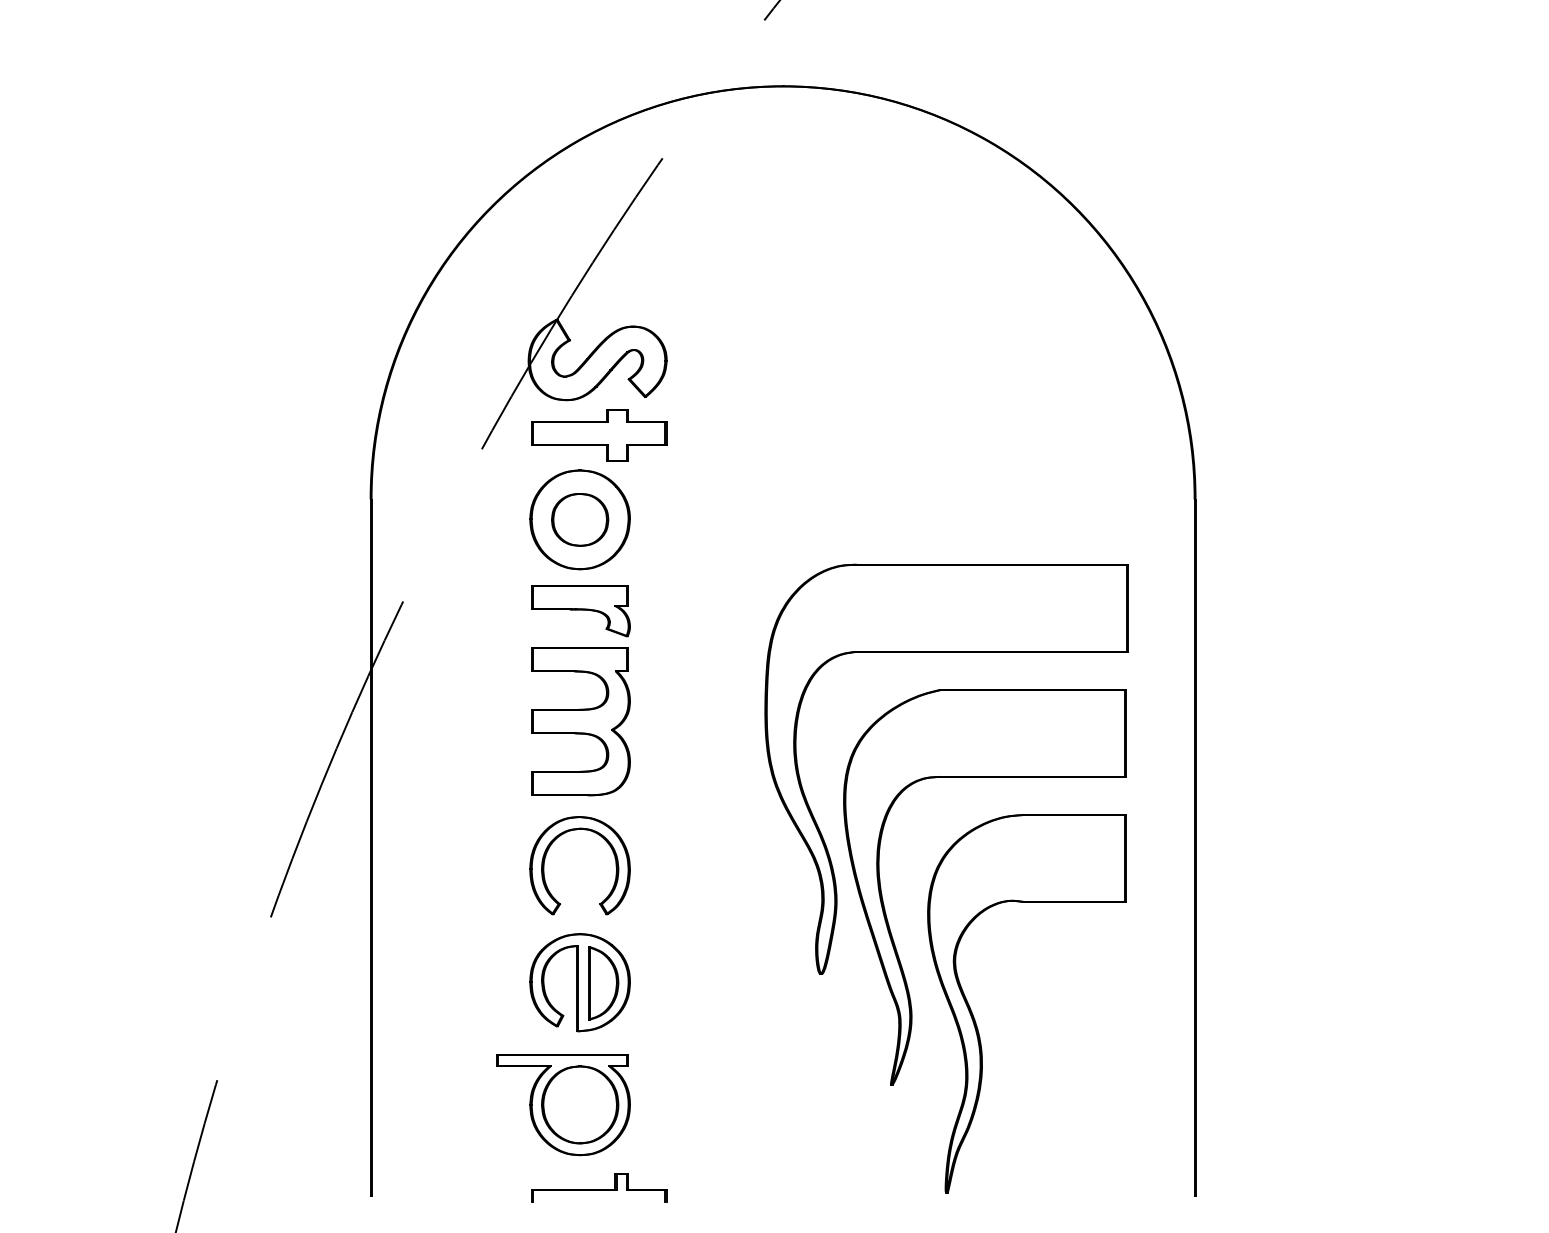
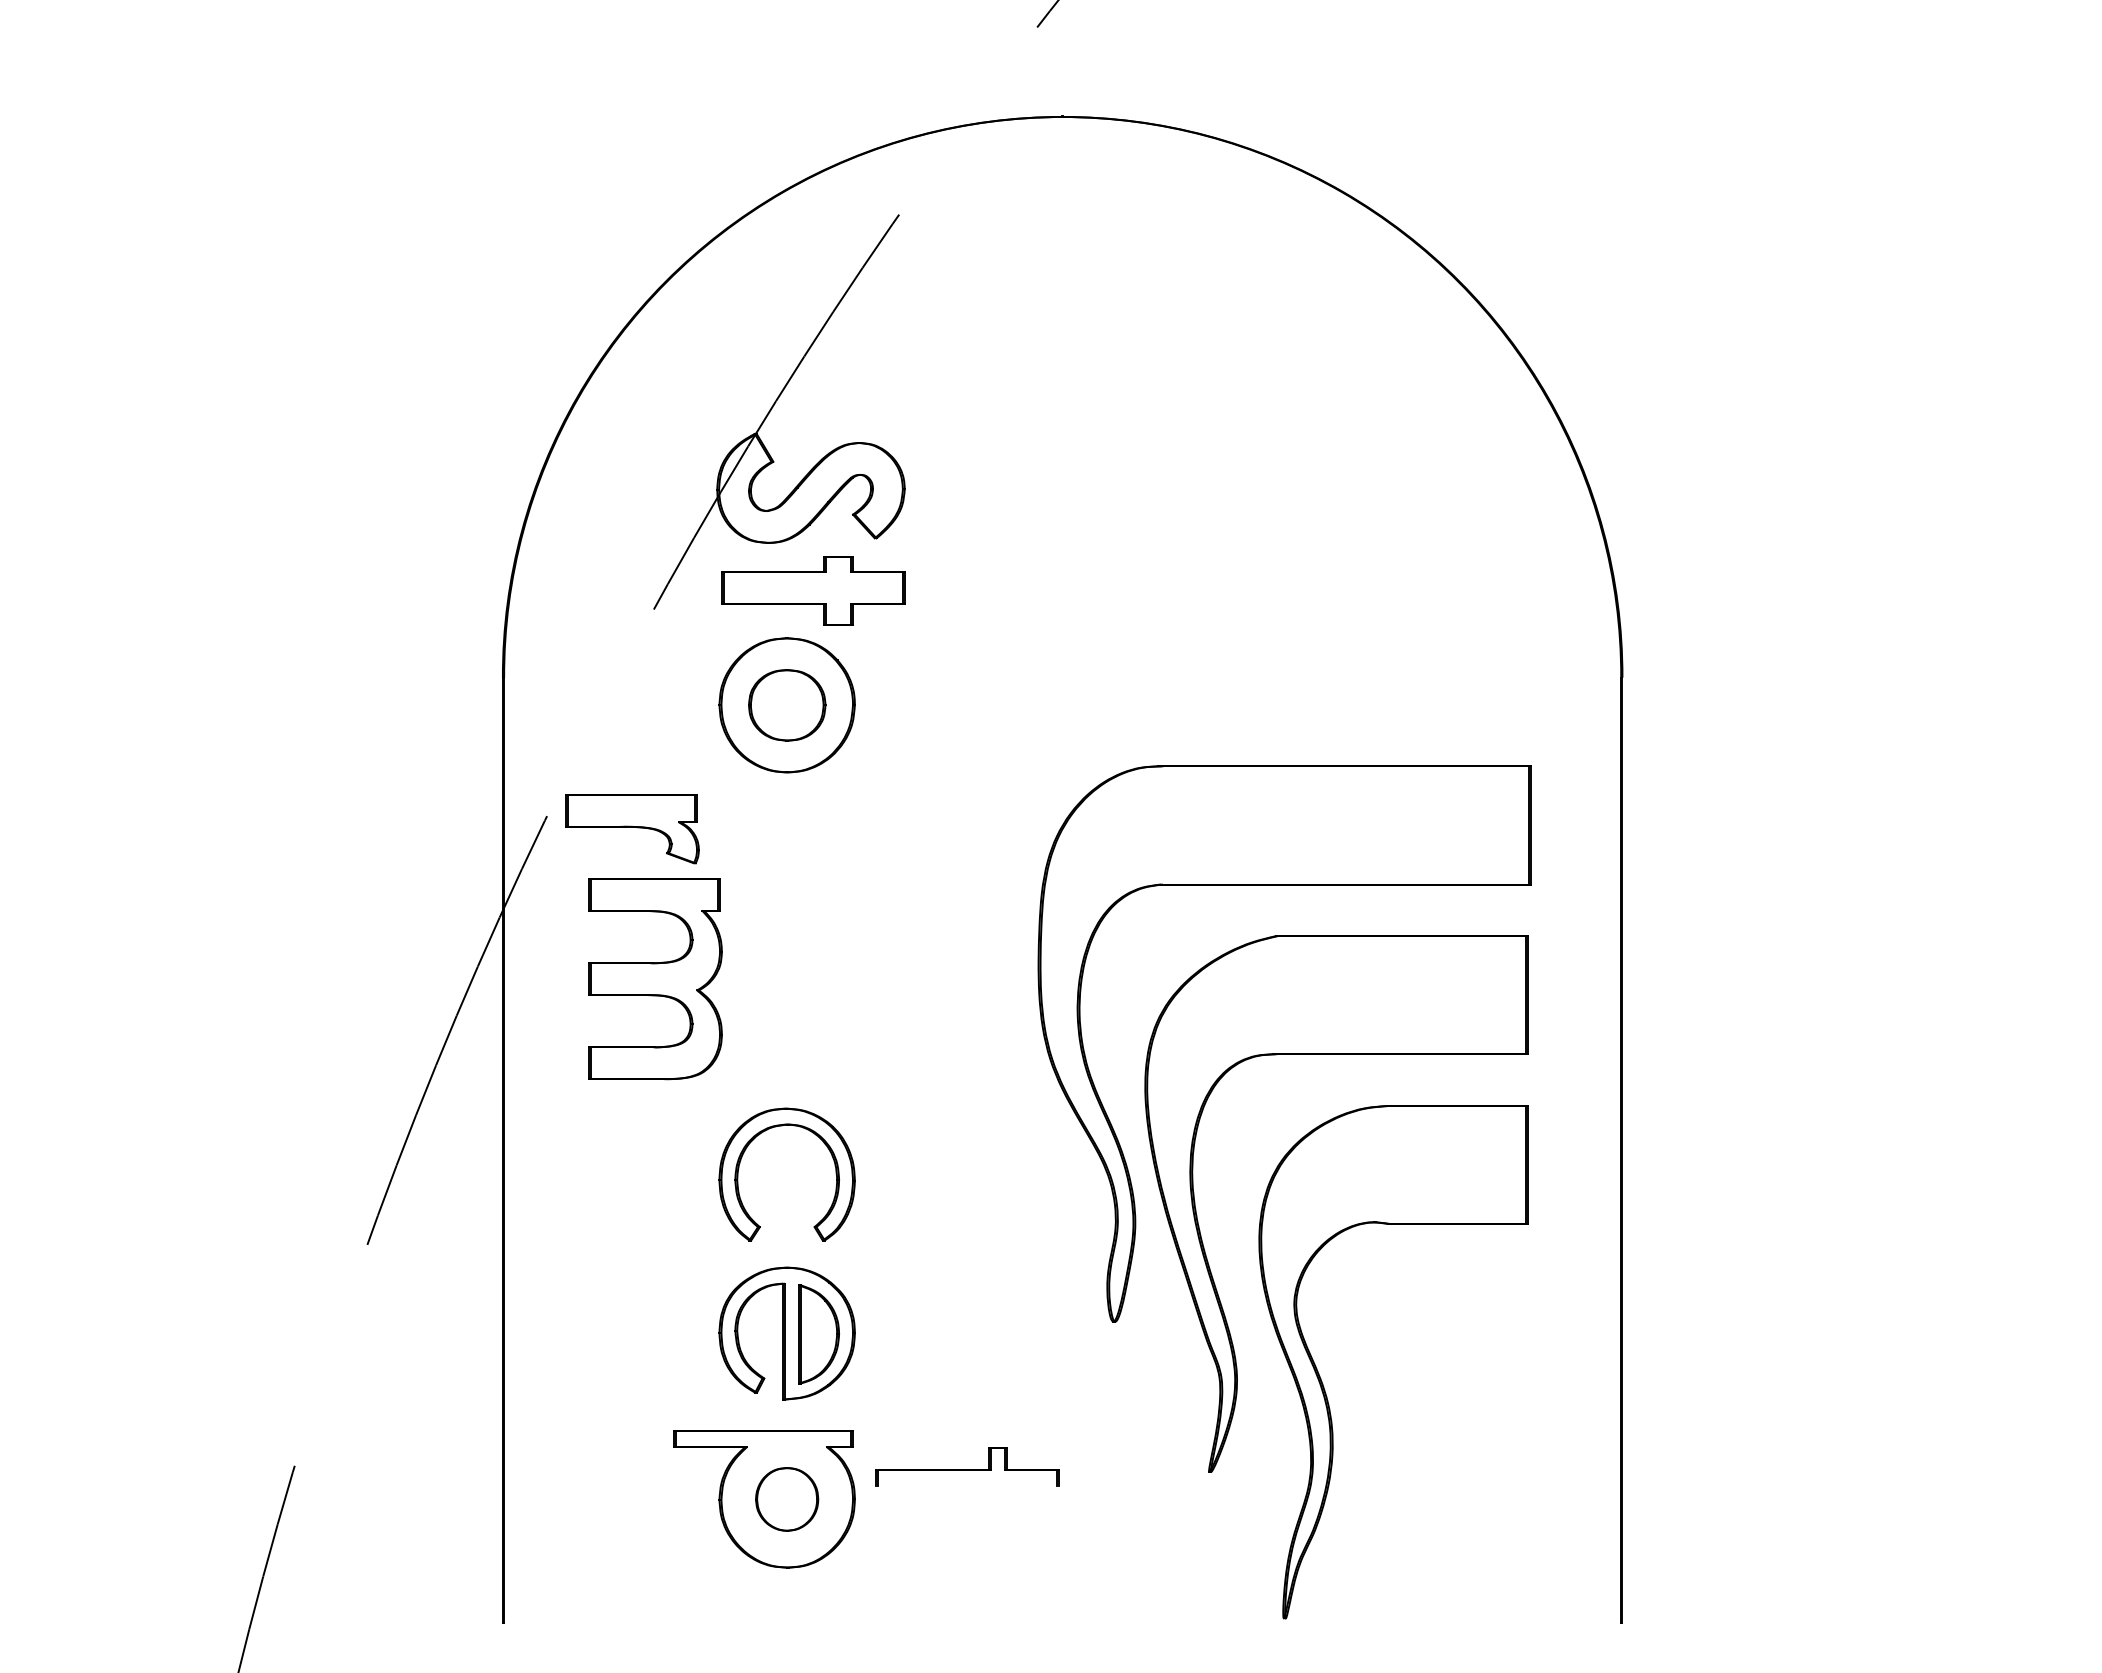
part: (581, 611) -> (632, 829), moved
part: (581, 721) -> (655, 979), moved
part: (579, 1104) -> (786, 1499), size x0.6
part: (599, 1187) -> (967, 1466), moved

